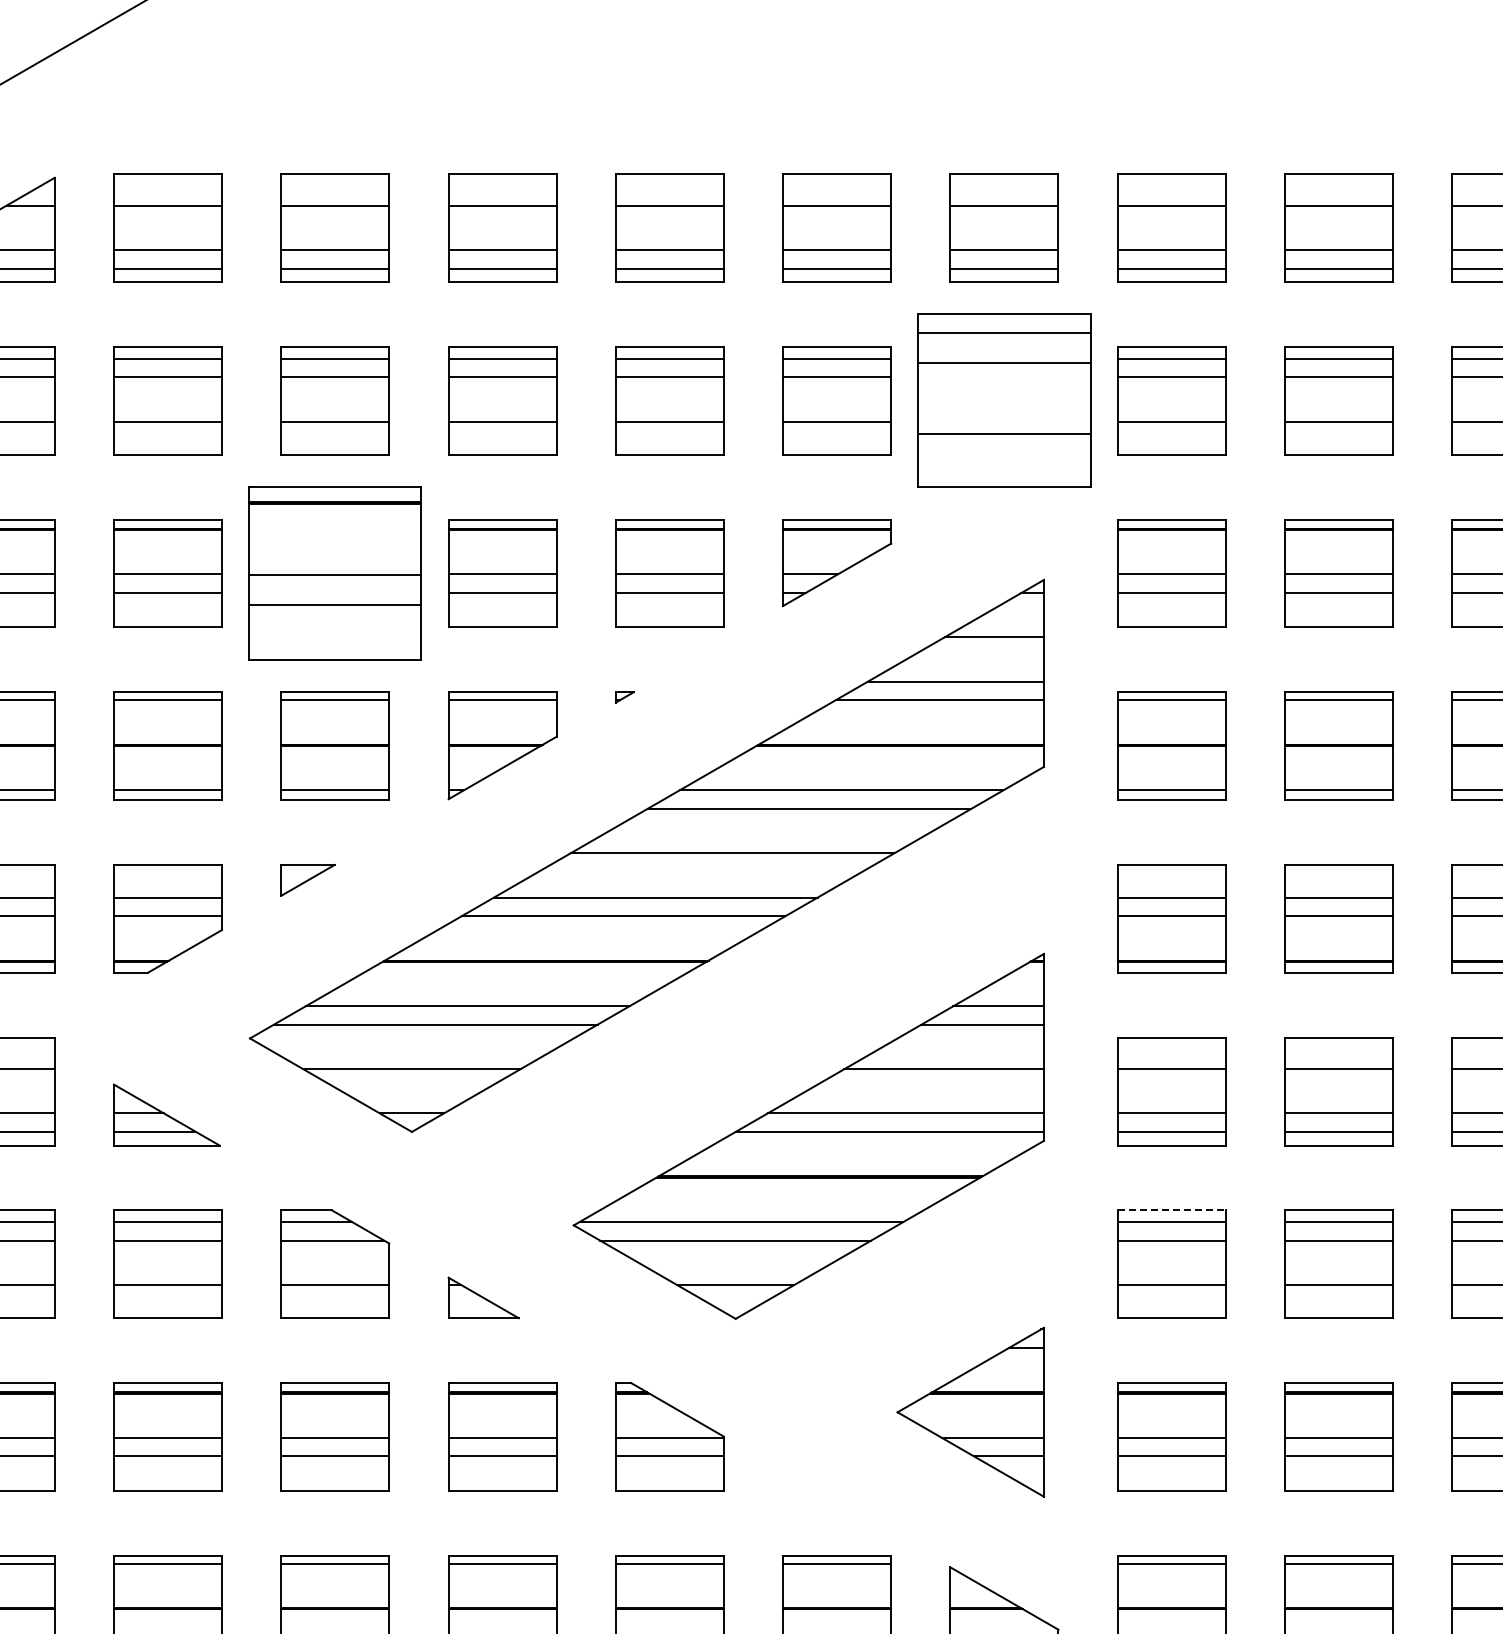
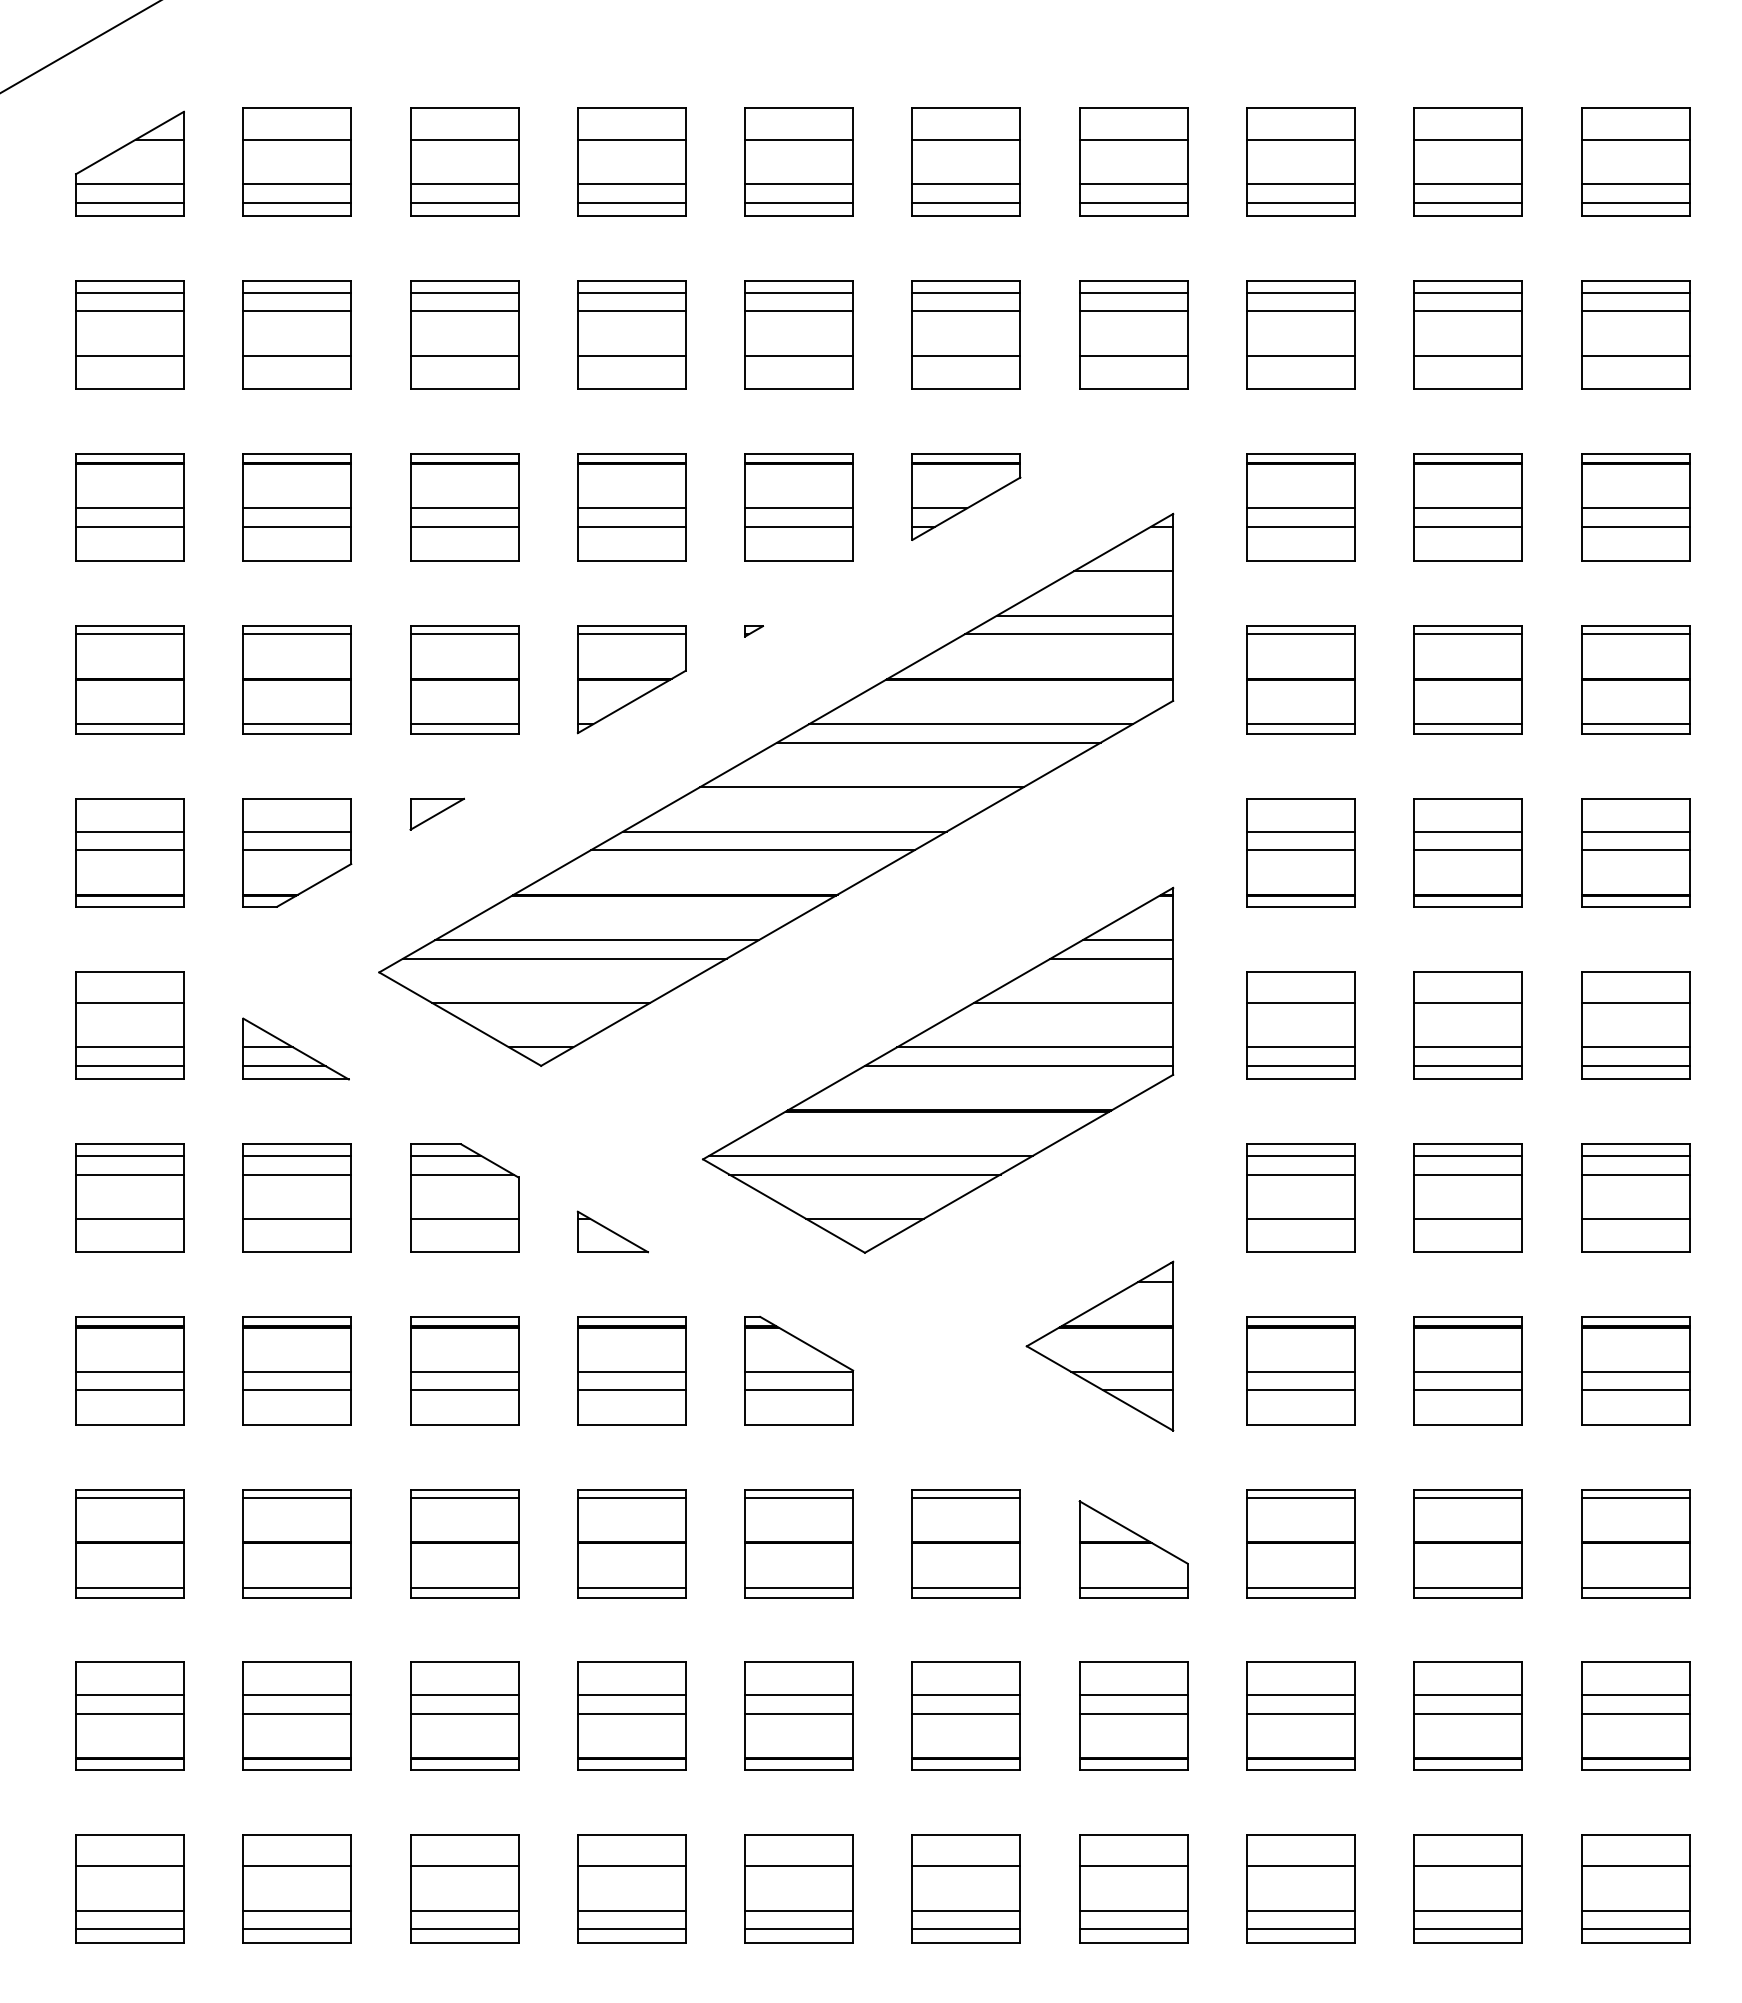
part: (1004, 400) -> (1133, 334), size x0.62
part: (335, 573) -> (464, 507), size x0.62
line: (1171, 1210) -> (1300, 1144), dashed -> solid

